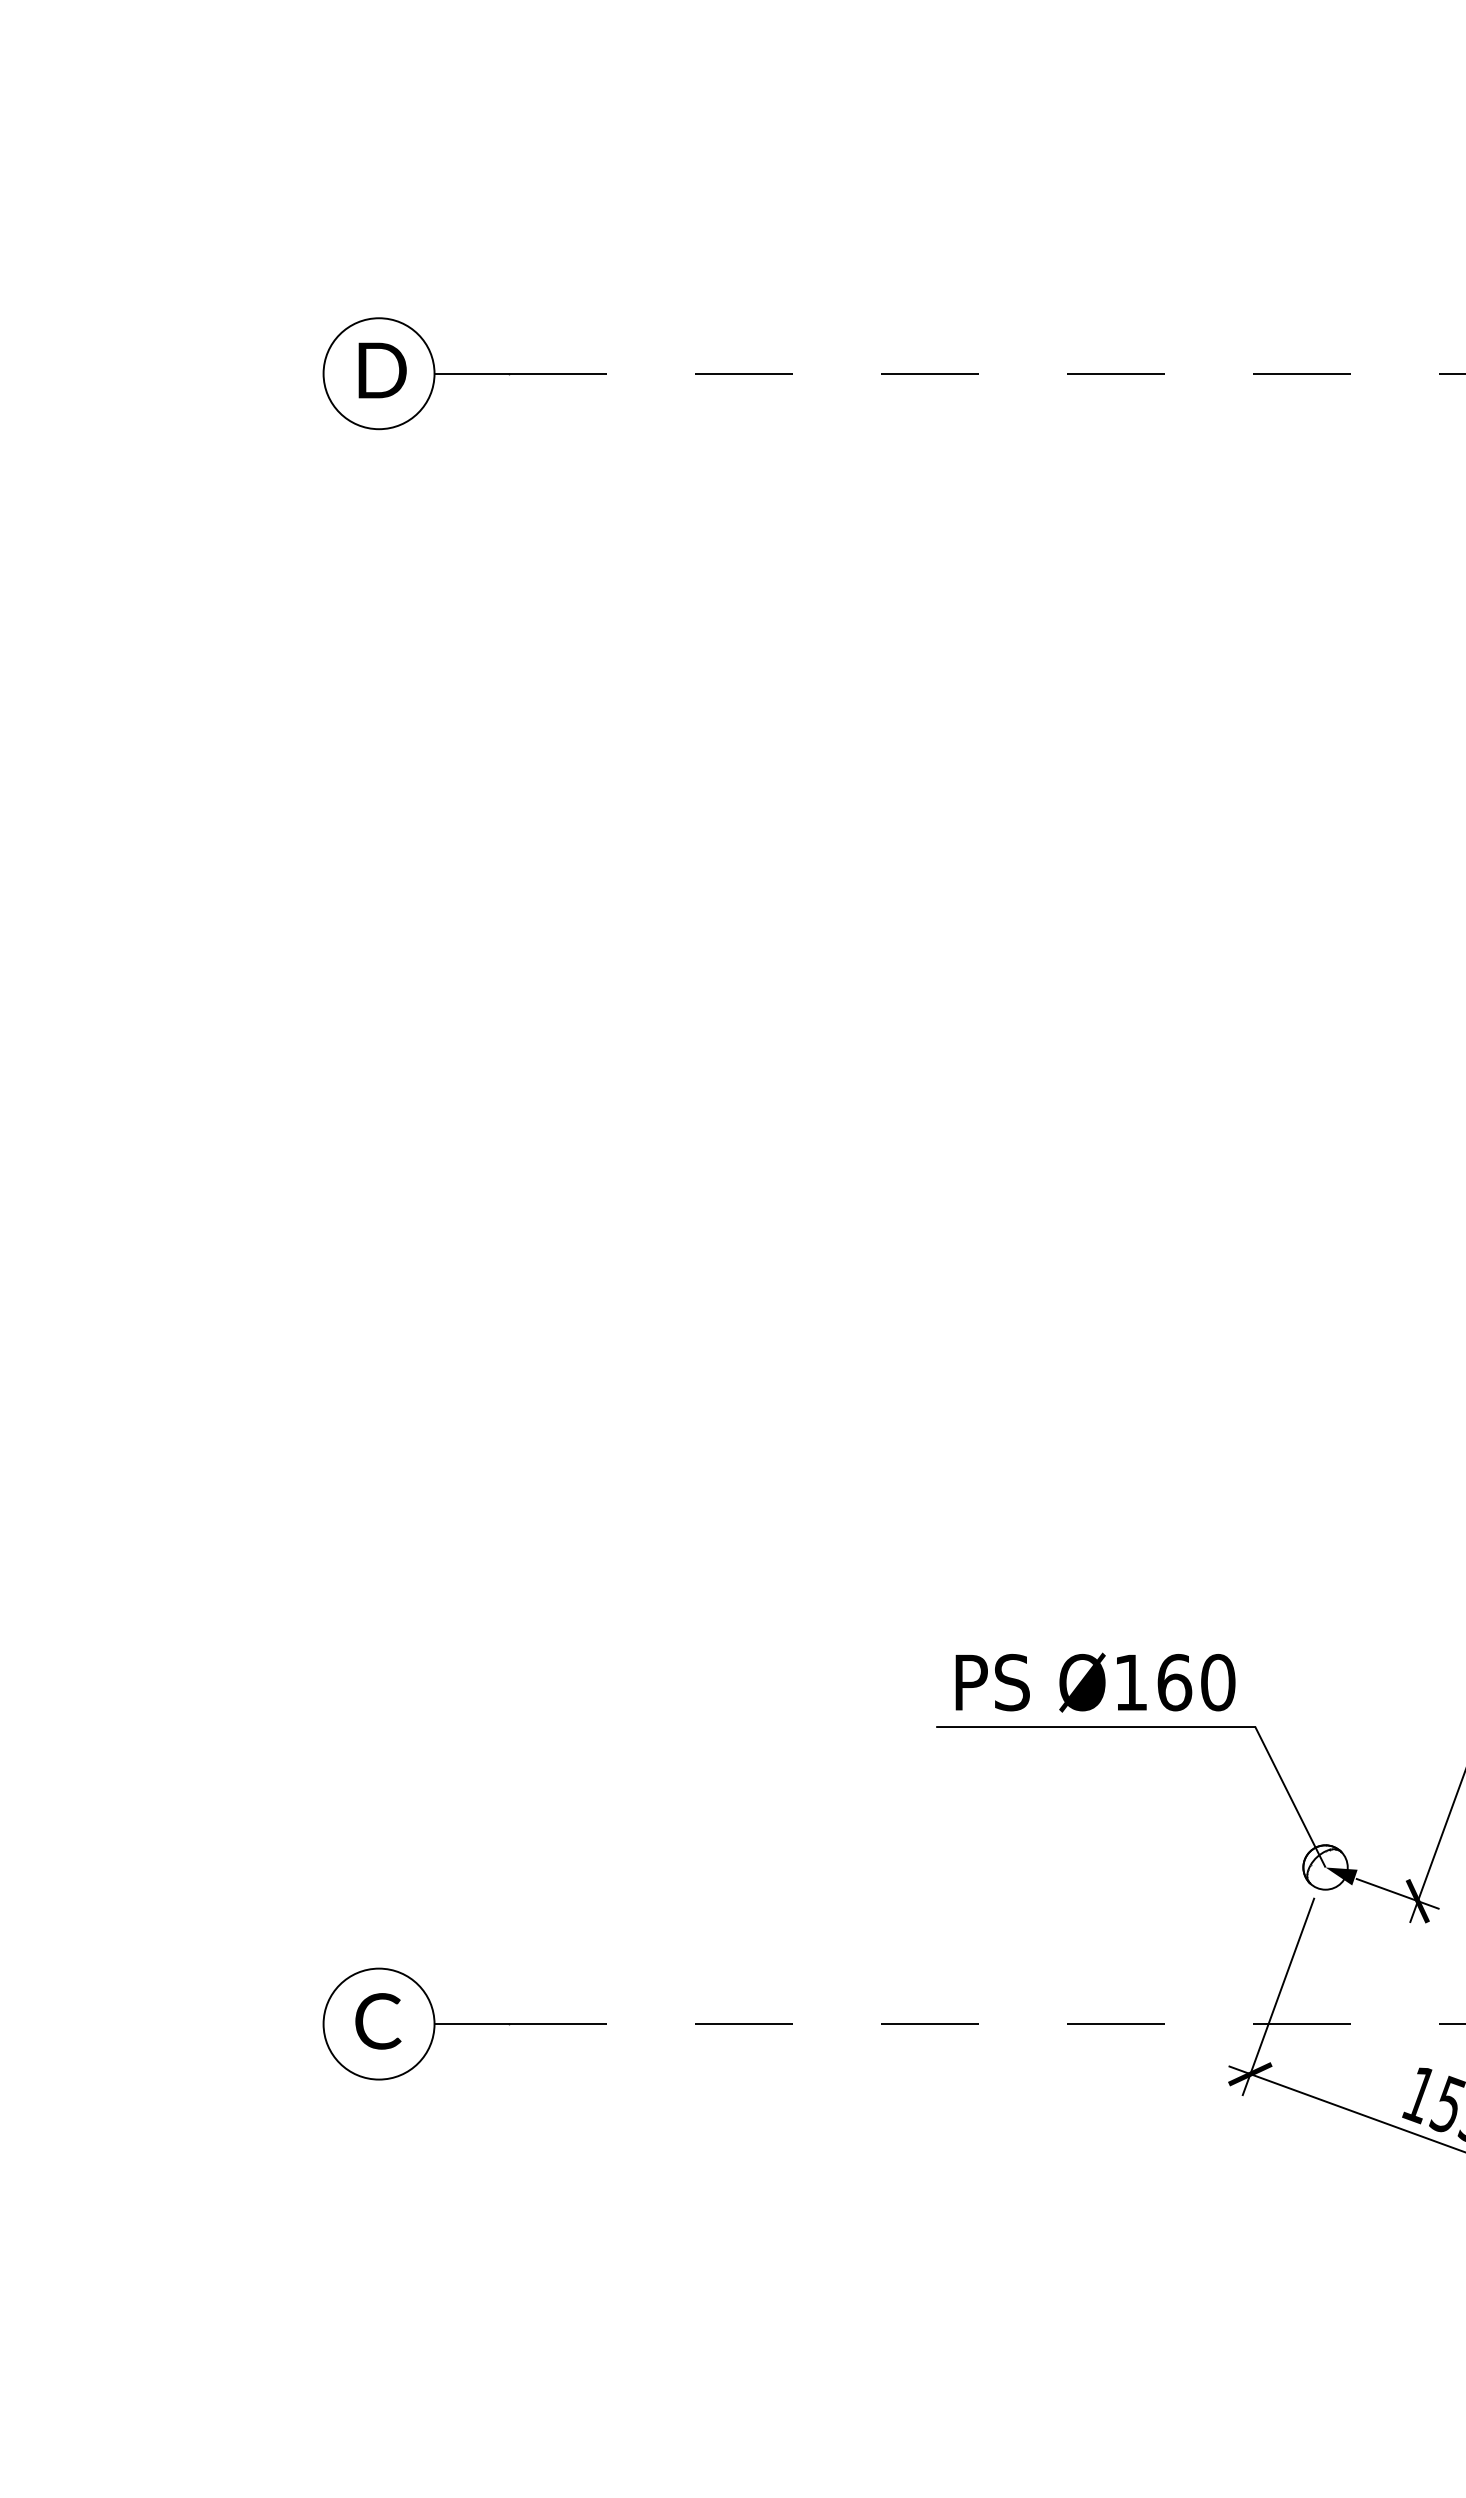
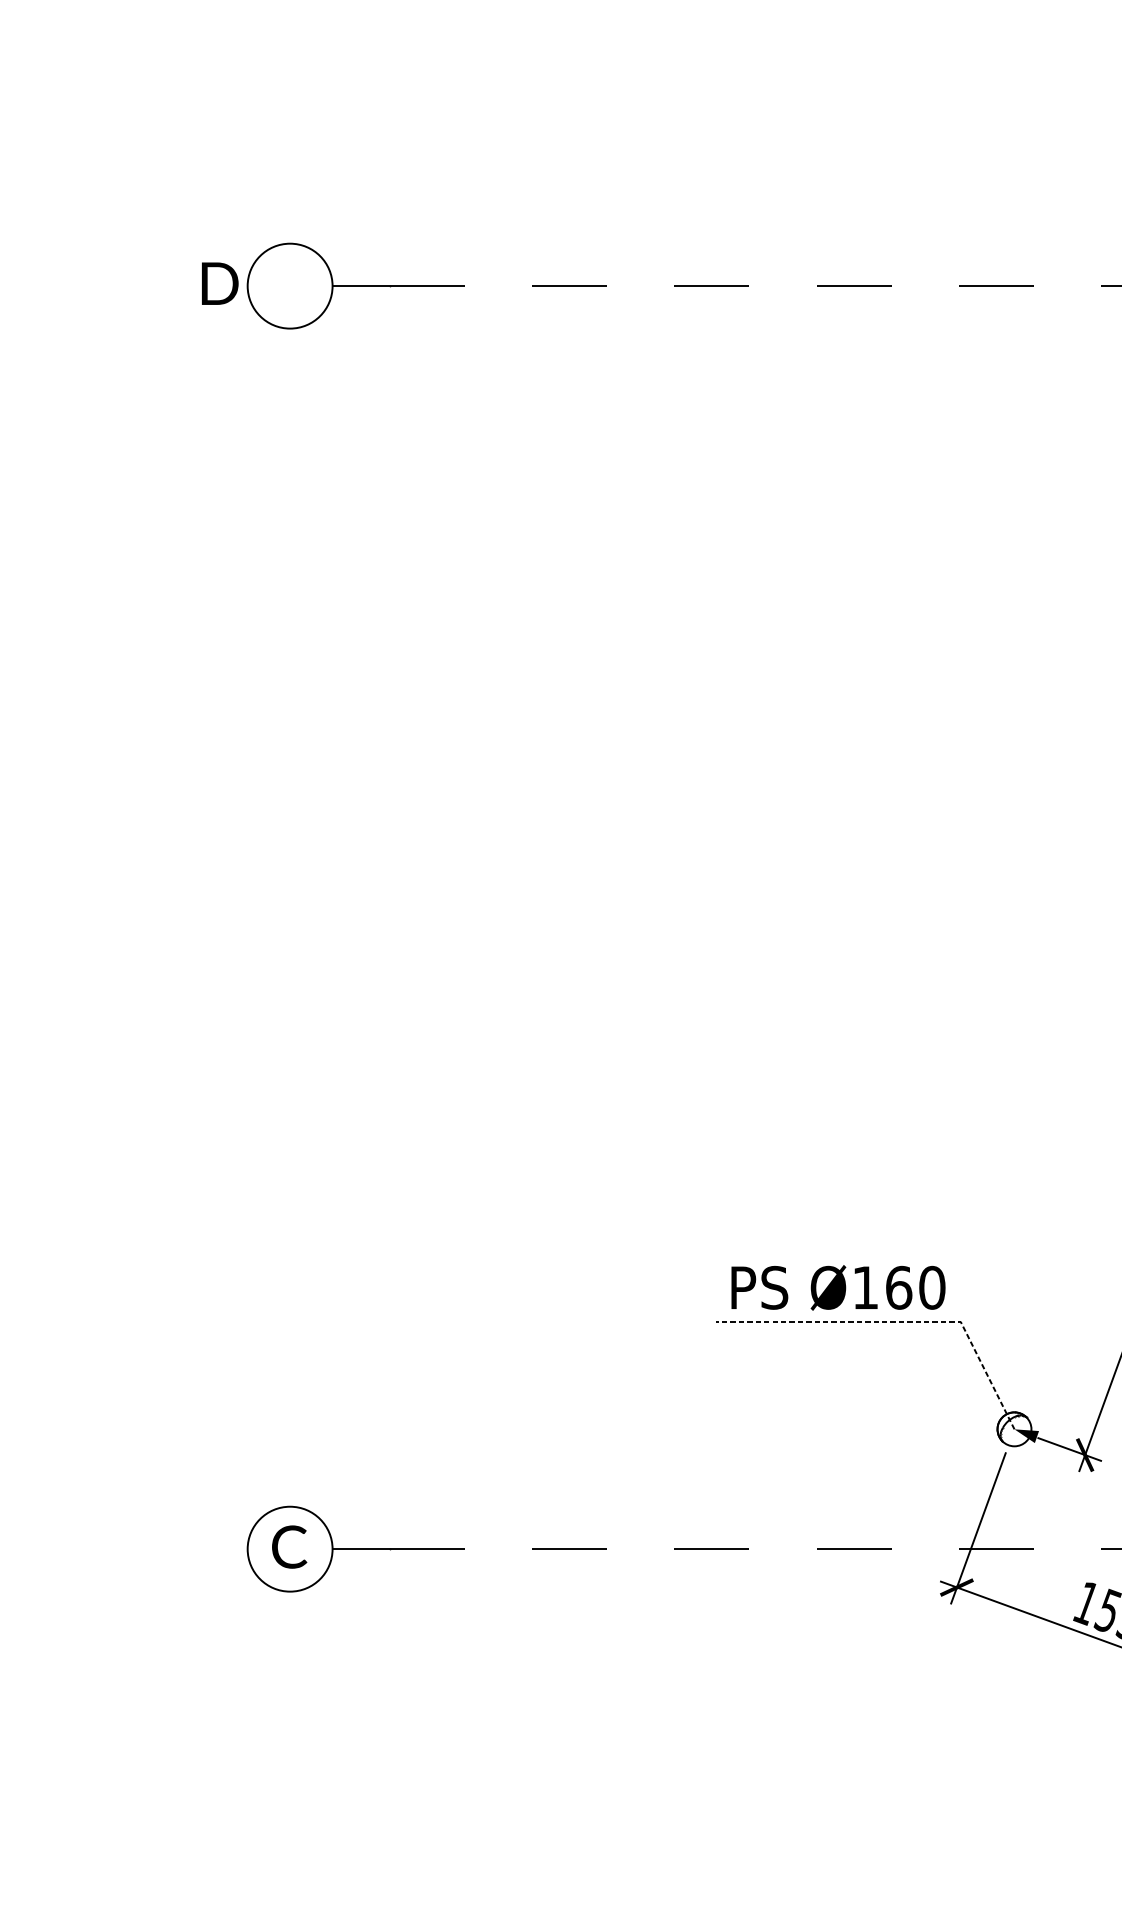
text: (382, 370) -> (220, 283), moved
line: (1174, 1727) -> (898, 1322), solid -> dashed

